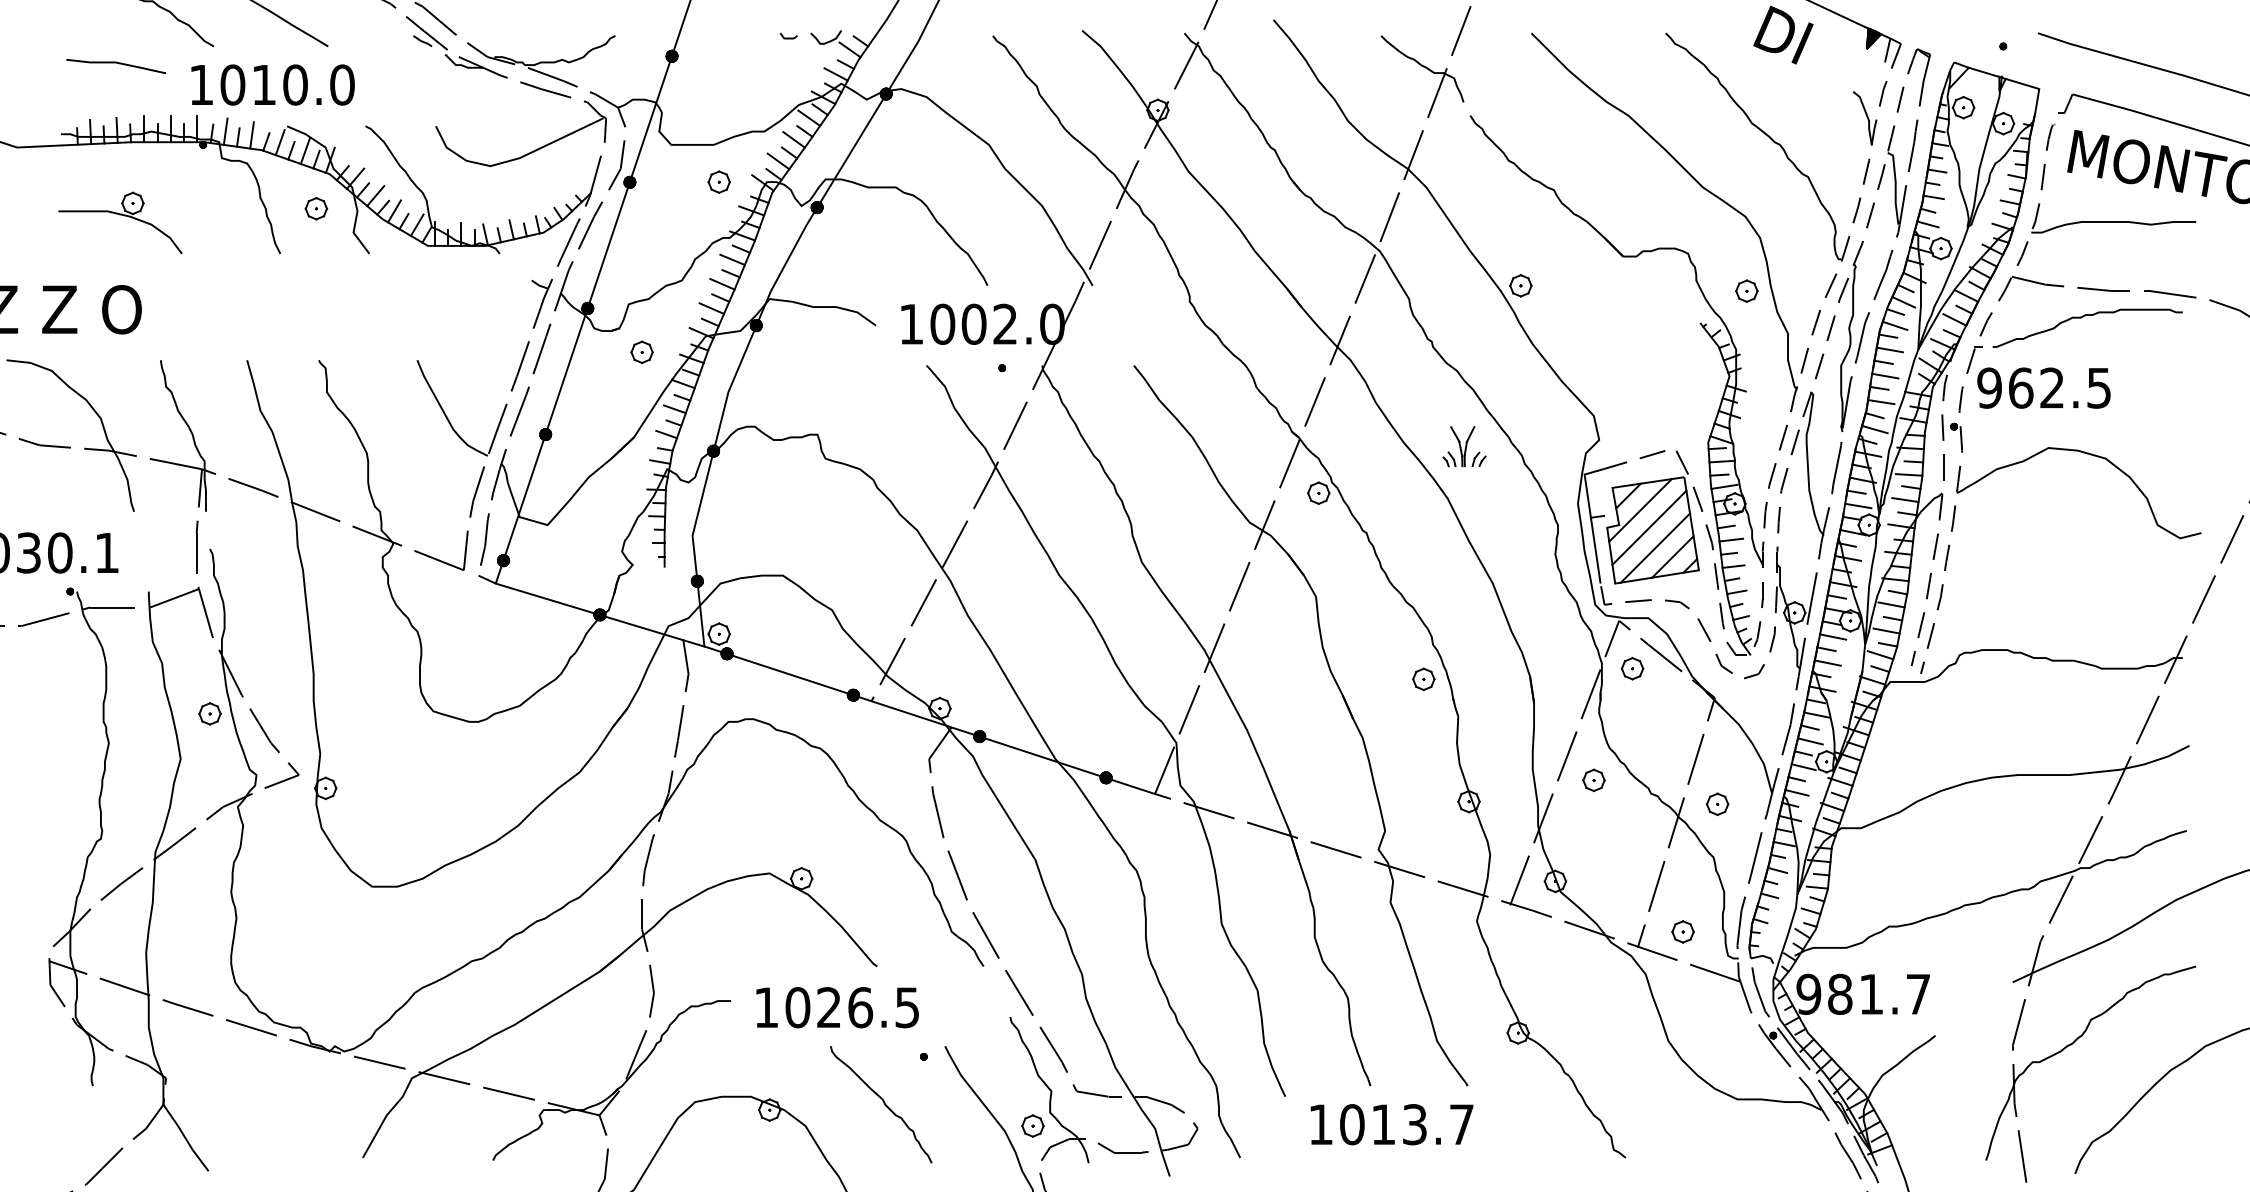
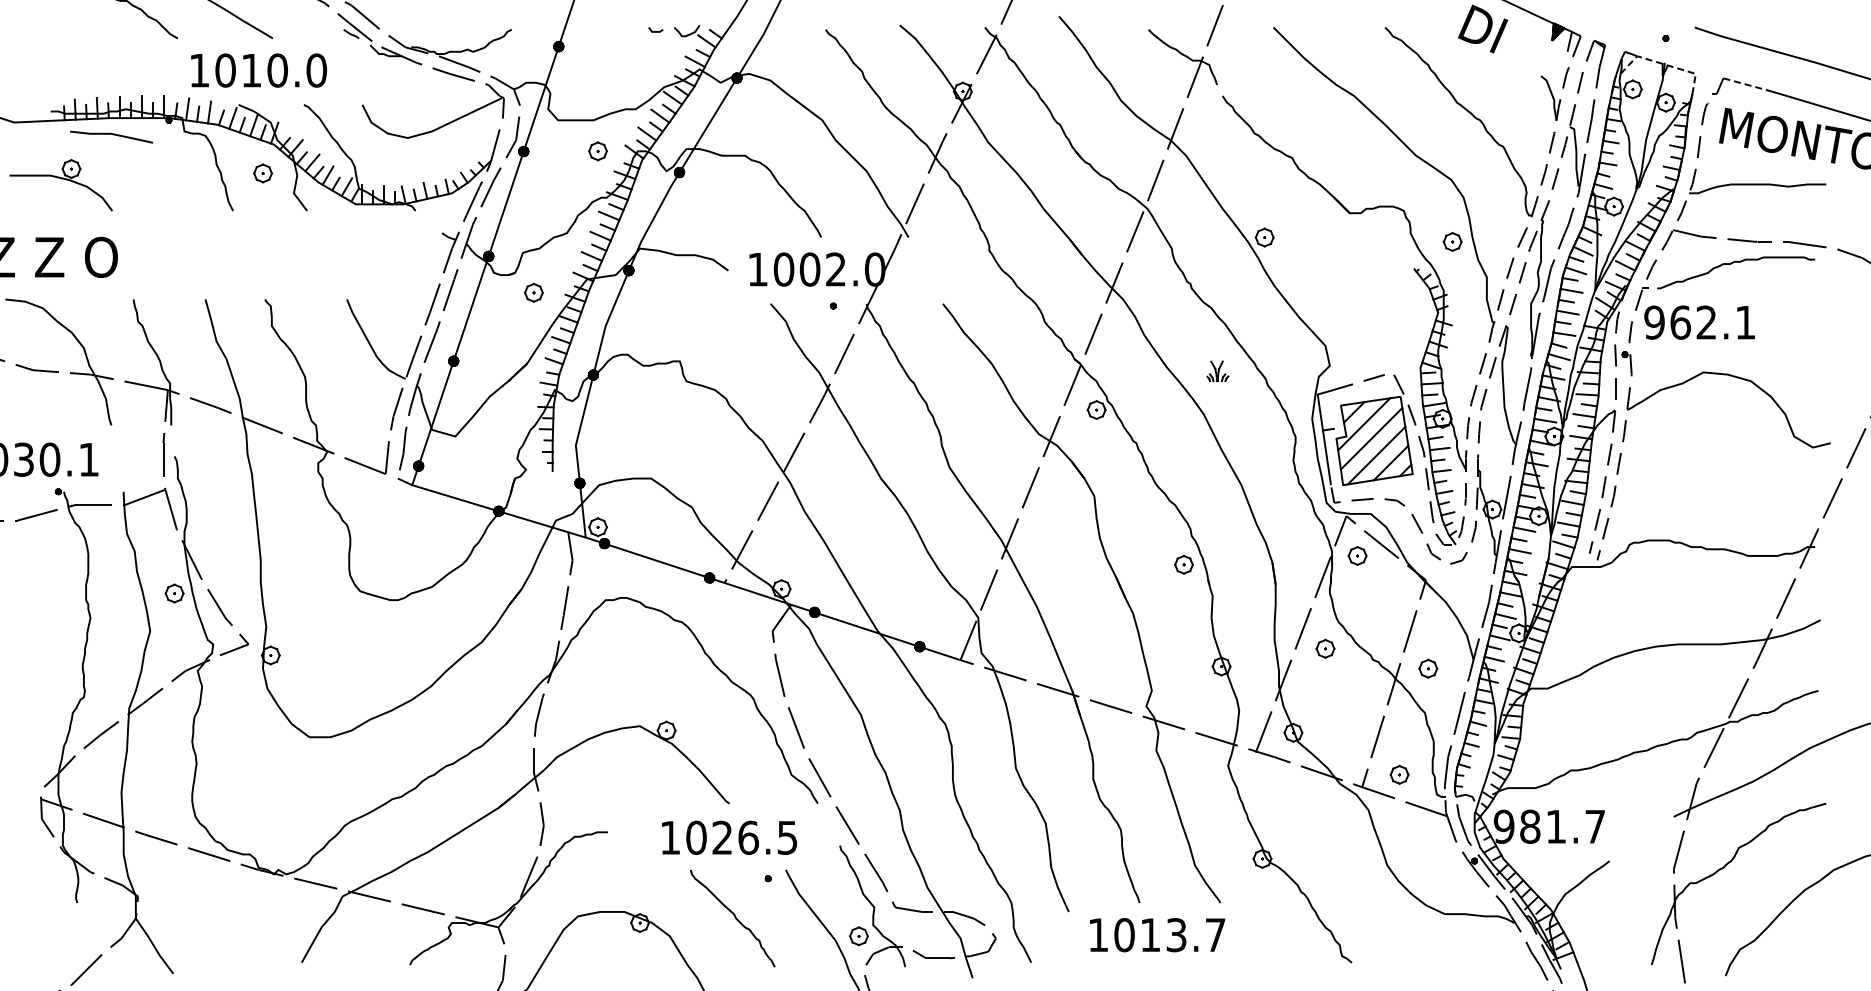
curve: (116, 63) -> (111, 134), moved
line: (2001, 77) -> (1664, 64), solid -> dashed
text: (272, 84) -> (258, 70), moved
line: (2102, 102) -> (1748, 85), solid -> dashed
part: (120, 216) -> (61, 179), moved
text: (2099, 387) -> (1745, 322), 962.5 -> 962.1
part: (1464, 446) -> (1217, 371), size x0.6
text: (837, 1007) -> (729, 837), moved

